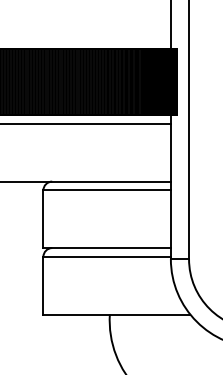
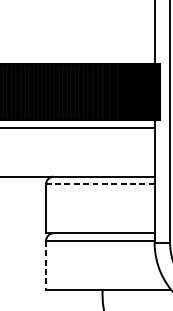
line: (107, 190) -> (100, 184), solid -> dashed
line: (43, 285) -> (46, 265), solid -> dashed

